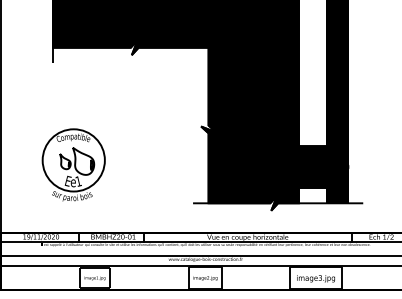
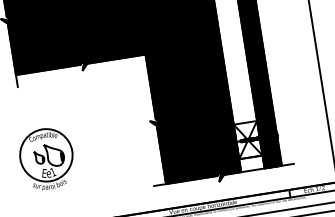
part: (73, 164) -> (46, 158), moved
fill: (312, 166) -> (247, 139), removed

